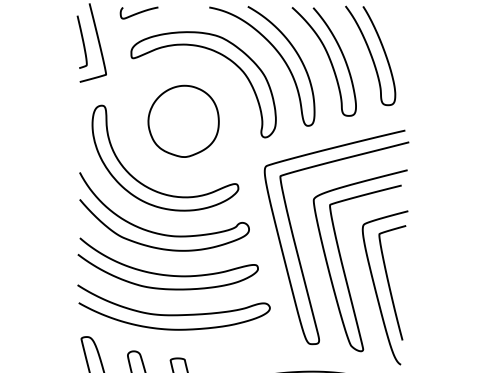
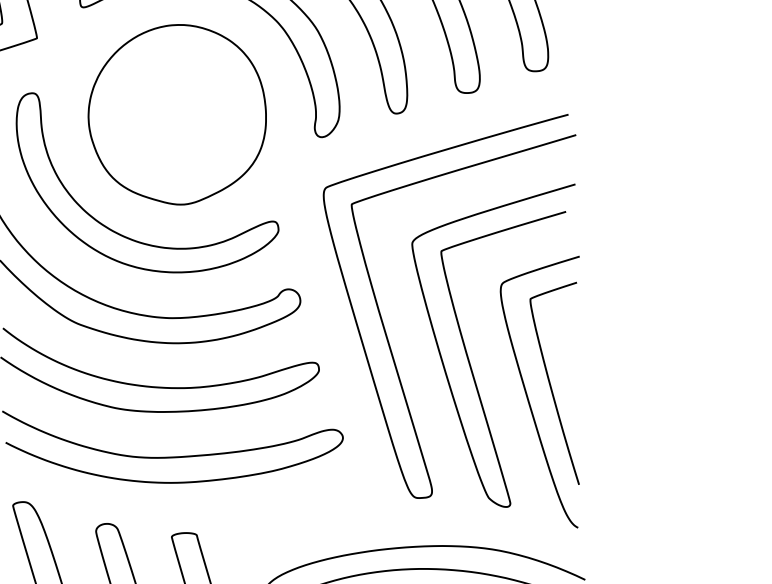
part: (183, 121) -> (176, 115), size x1.43

